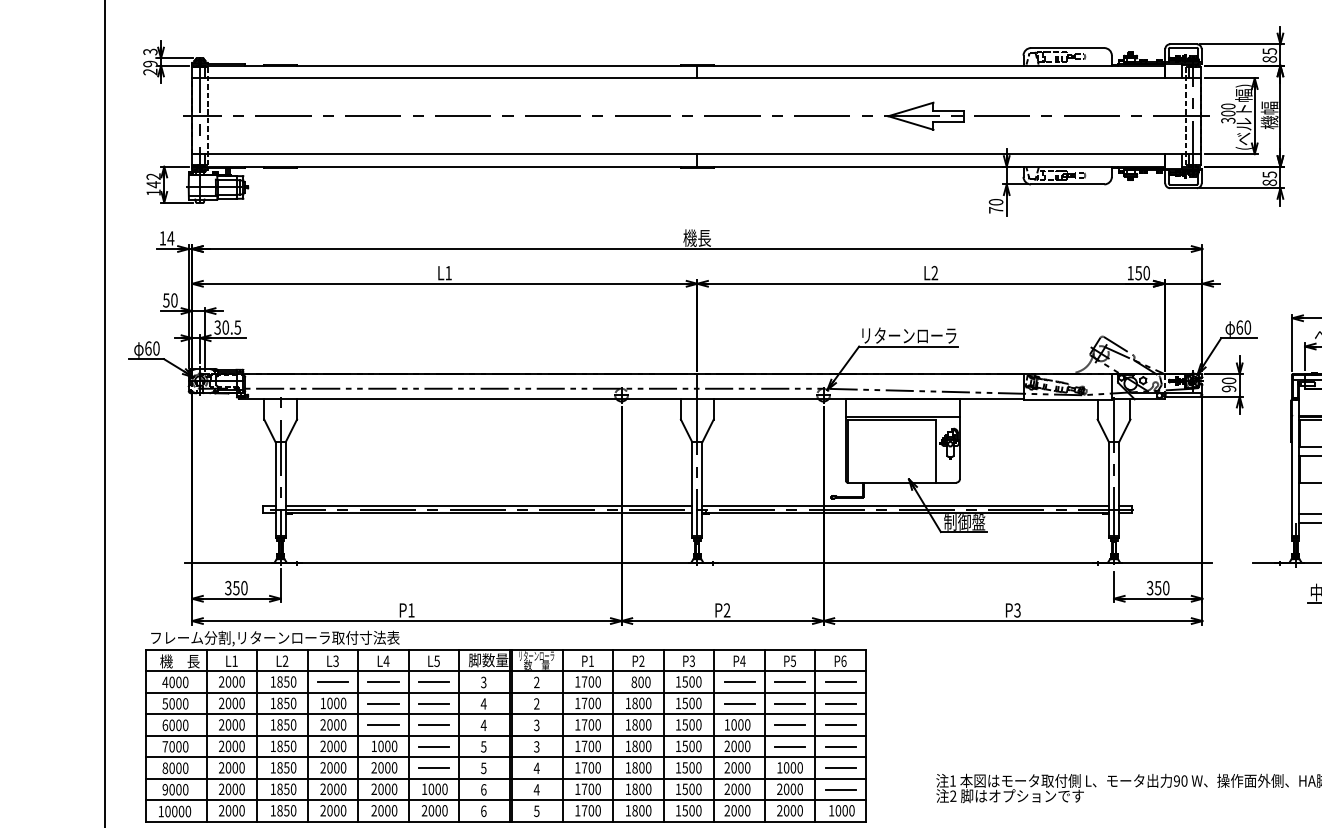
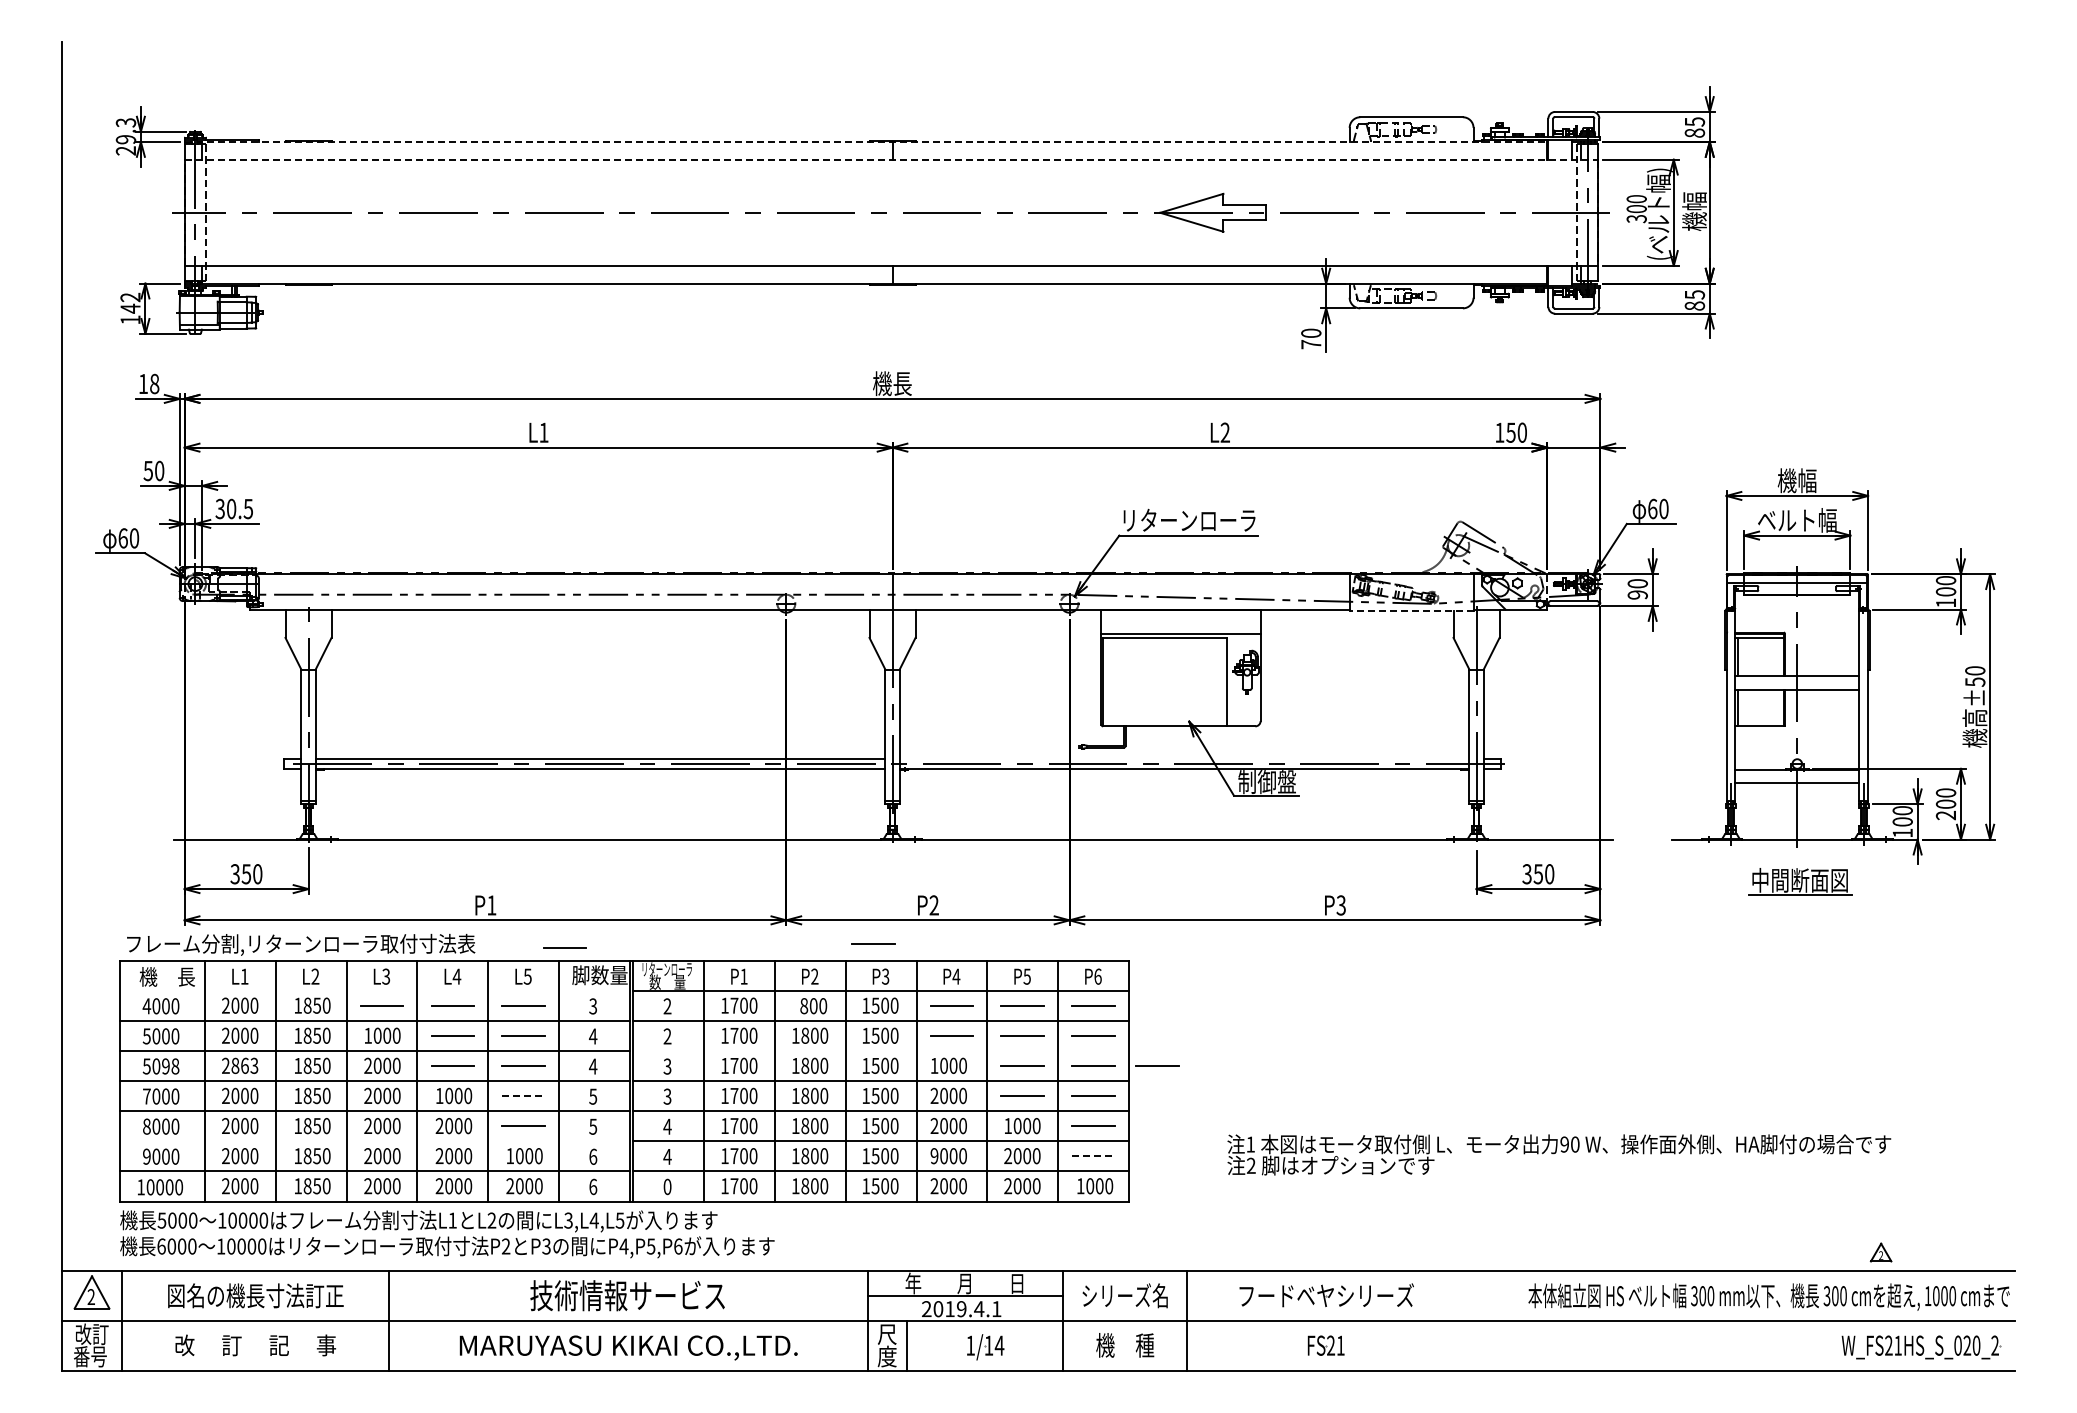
line: (678, 66) -> (866, 142), solid -> dashed
line: (696, 78) -> (891, 159), solid -> dashed
text: (170, 238) -> (154, 383), 14 -> 18
line: (1067, 400) -> (1411, 611), solid -> dashed
line: (905, 506) -> (1184, 759), removed
line: (683, 637) -> (873, 943), added
line: (463, 640) -> (564, 947), added
line: (327, 671) -> (374, 990), removed
line: (688, 714) -> (880, 1051), removed
text: (234, 724) -> (244, 1065), 2000 -> 2863
line: (886, 724) -> (1157, 1065), added
text: (175, 725) -> (160, 1066), 6000 -> 5098
line: (434, 746) -> (524, 1096), solid -> dashed
line: (327, 778) -> (374, 1141), removed
text: (727, 789) -> (934, 1156), 2000 -> 9000
line: (840, 789) -> (1093, 1156), solid -> dashed
text: (536, 810) -> (667, 1186), 5 -> 0

